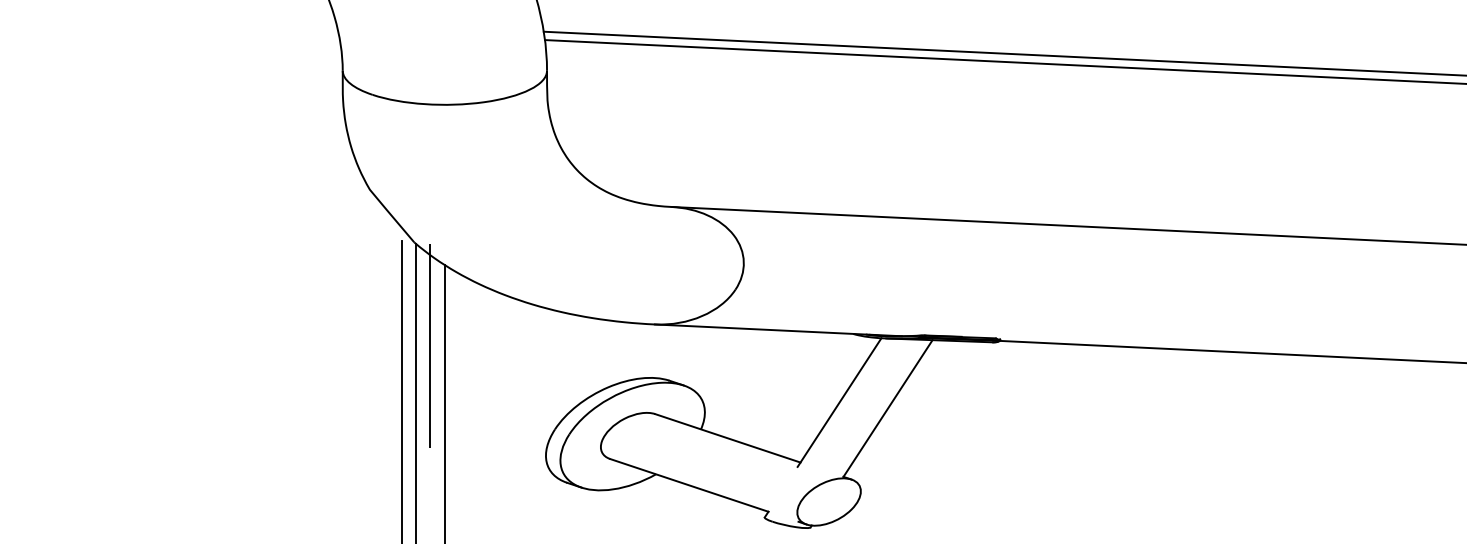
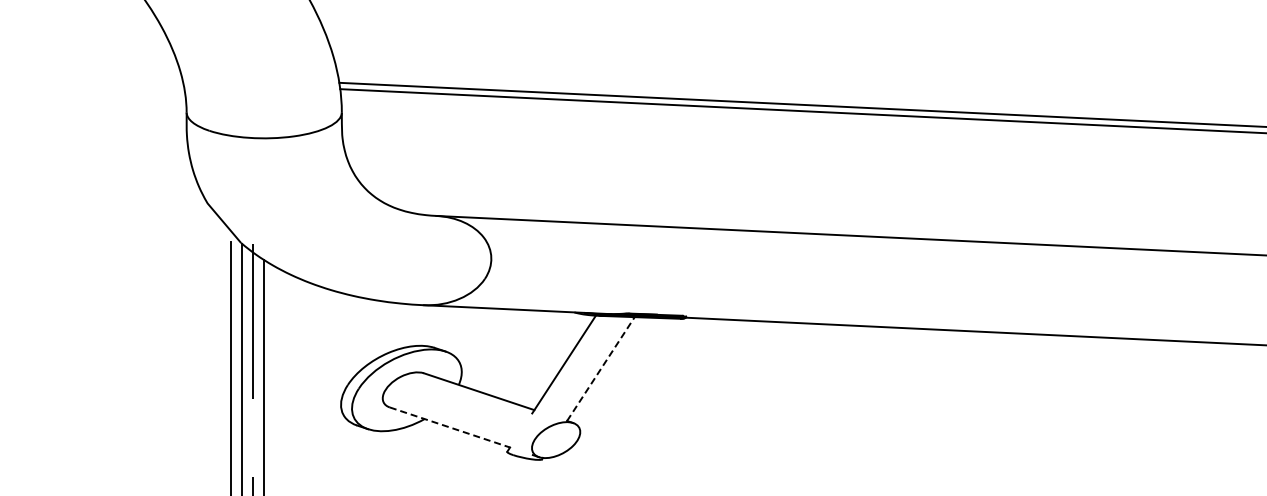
line: (887, 409) -> (600, 369), solid -> dashed
line: (690, 485) -> (450, 427), solid -> dashed

